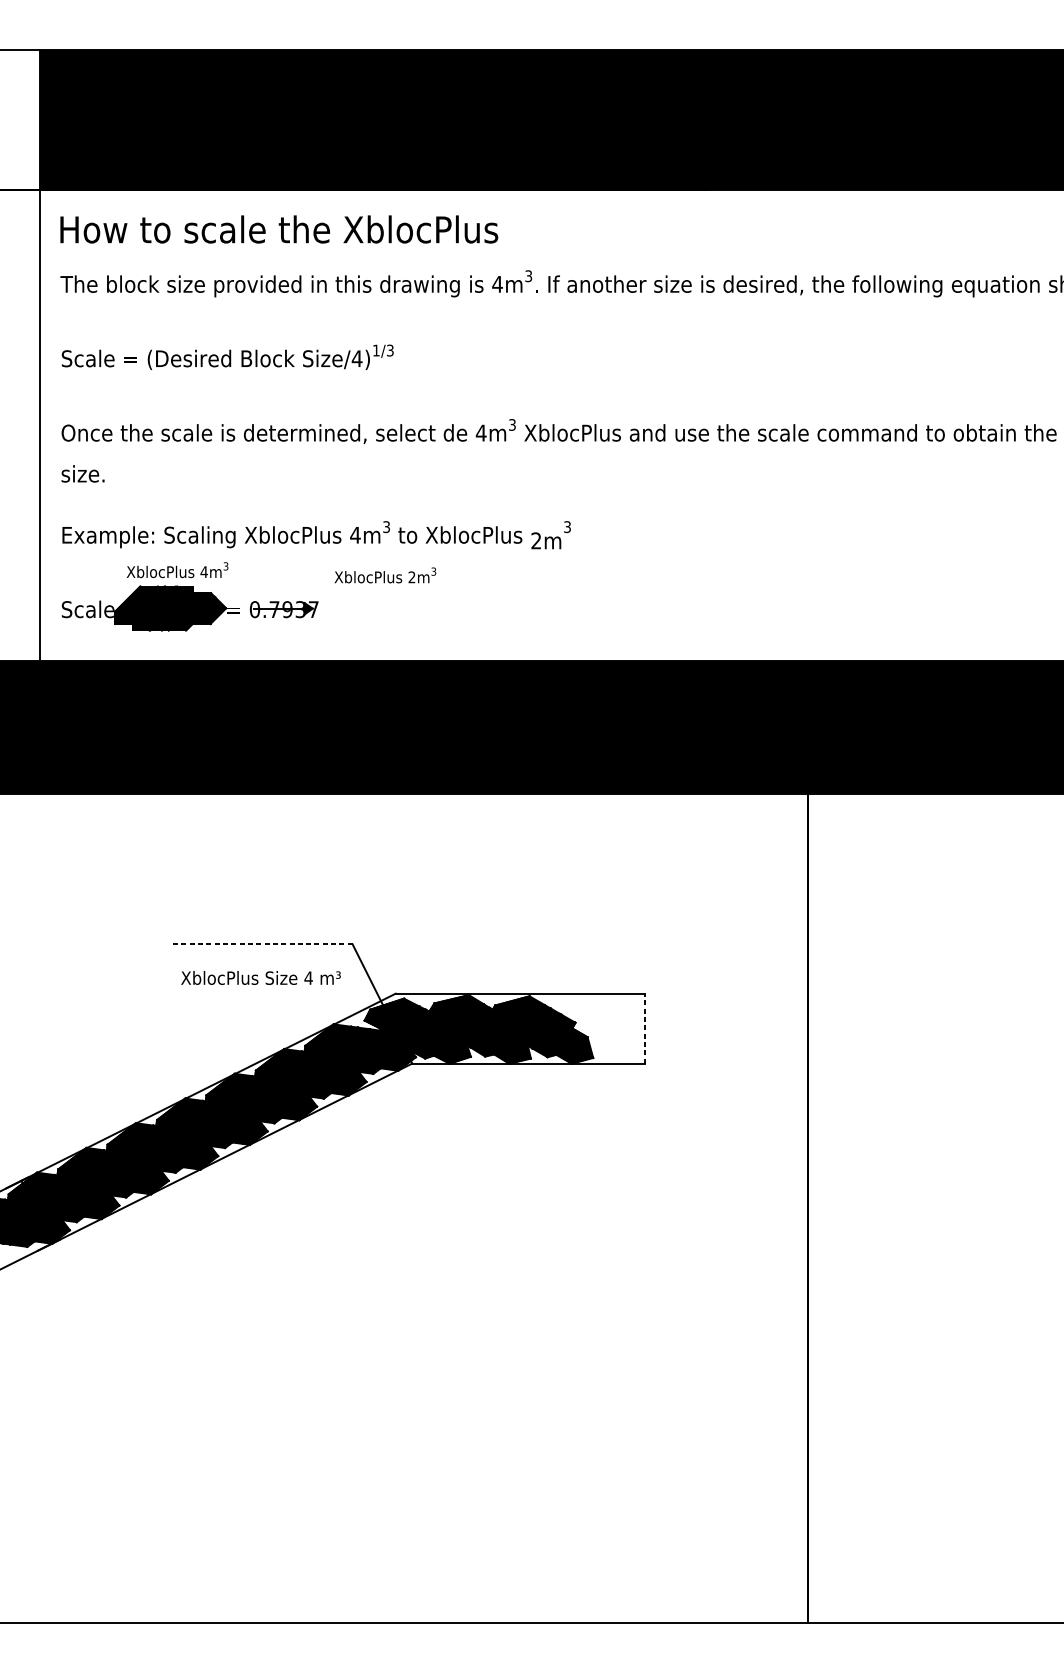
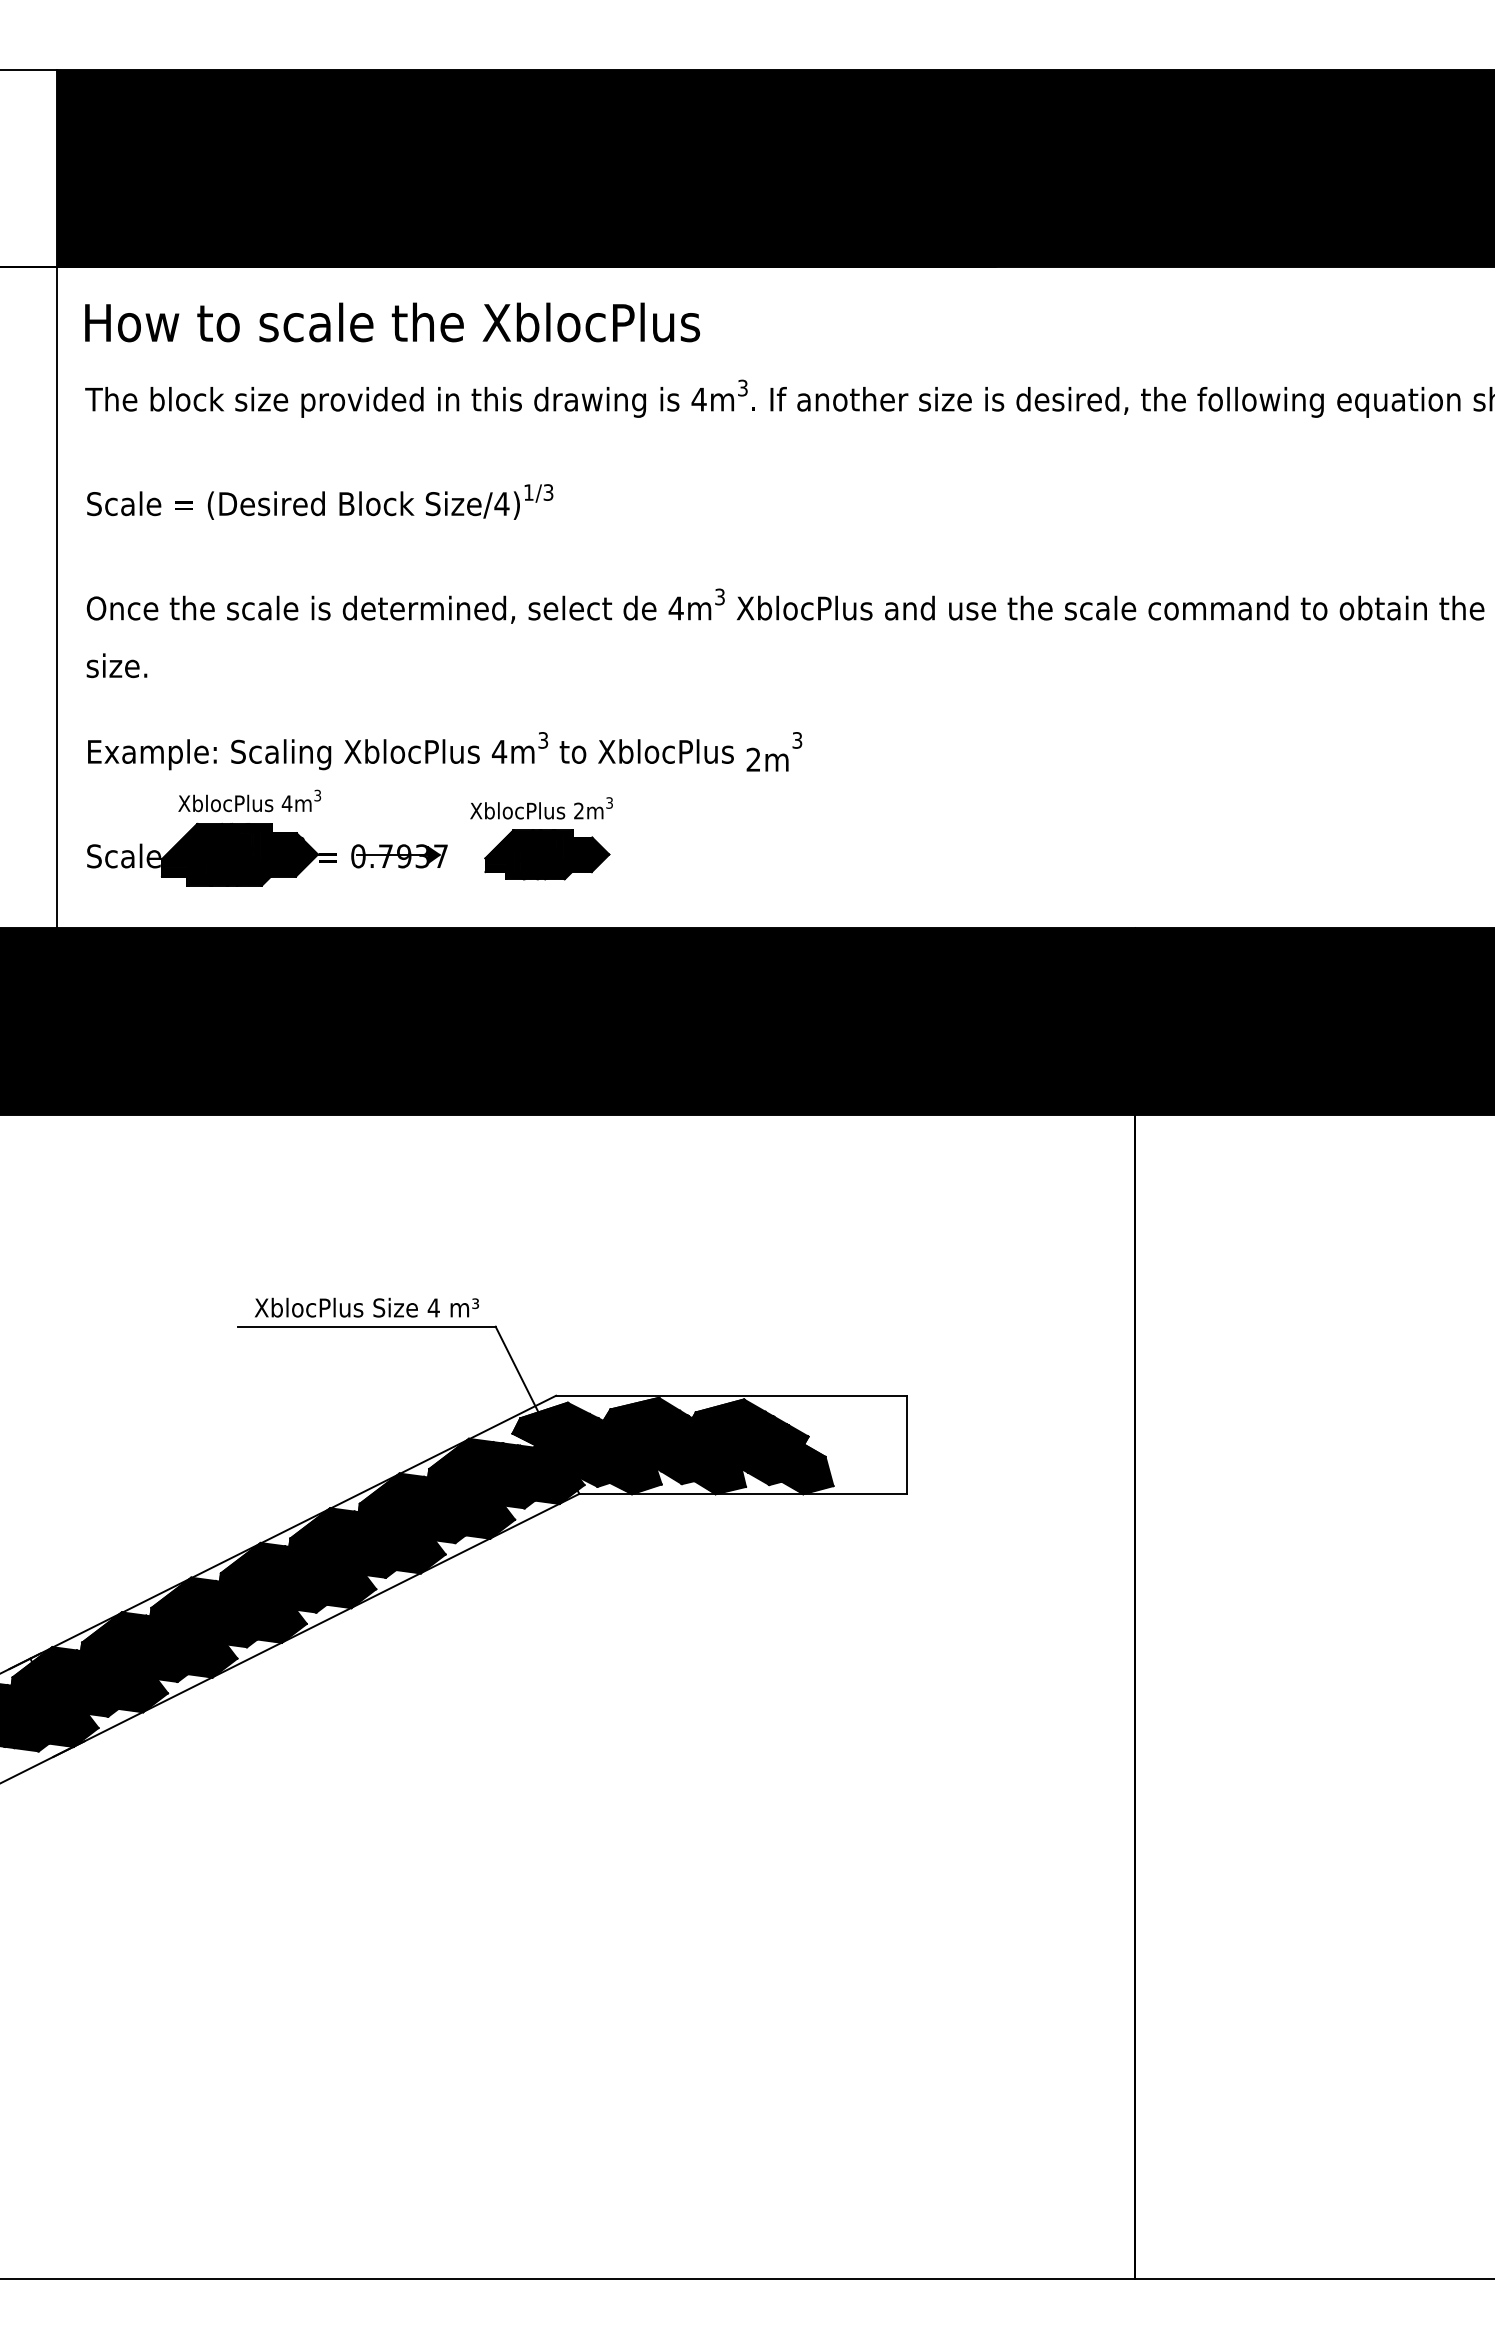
part: (389, 608) -> (547, 854), added
line: (261, 944) -> (367, 1326), dashed -> solid
text: (260, 977) -> (366, 1307), moved
line: (645, 1028) -> (906, 1444), dashed -> solid

